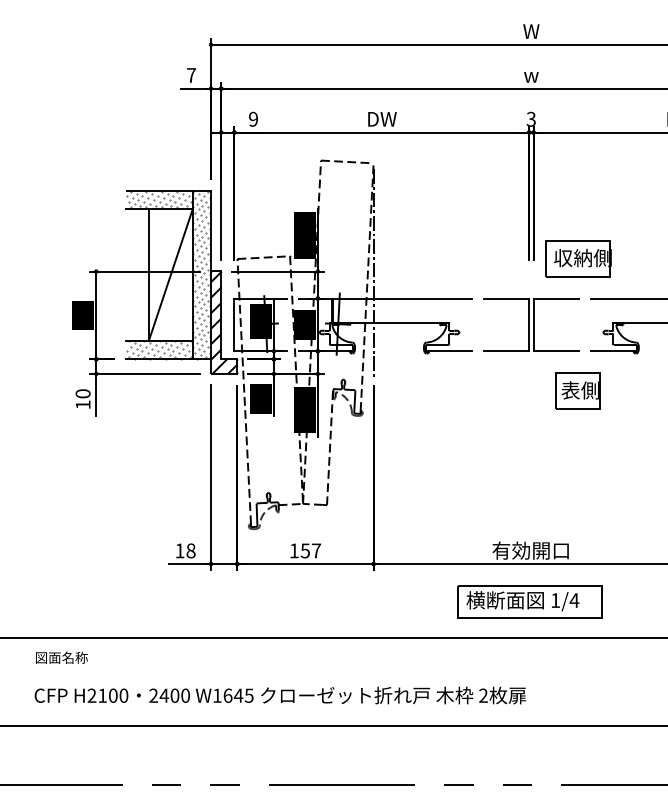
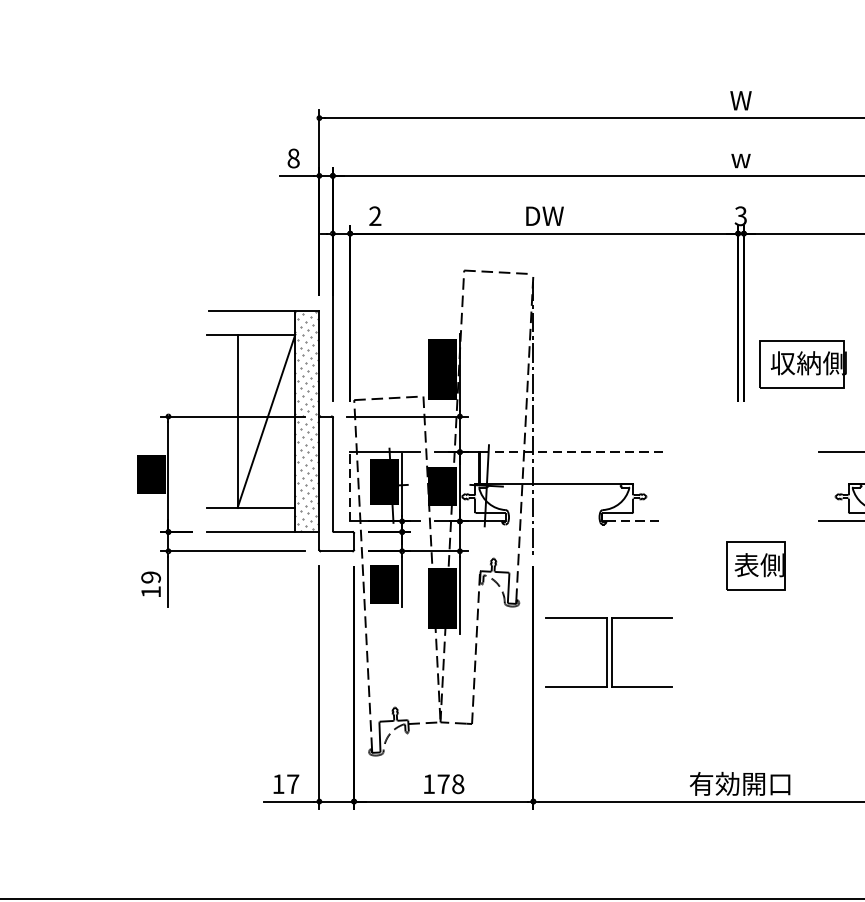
text: (191, 75) -> (293, 158), 7 -> 8
text: (253, 119) -> (375, 216), 9 -> 2
hatch: (158, 199) -> (250, 321), removed
part: (578, 258) -> (803, 363), moved
line: (402, 298) -> (571, 452), solid -> dashed
hatch: (224, 322) -> (337, 483), removed
line: (234, 324) -> (350, 486), solid -> dashed
part: (531, 324) -> (609, 652), moved
hatch: (158, 349) -> (250, 519), removed
line: (450, 351) -> (634, 521), solid -> dashed
part: (577, 390) -> (755, 565), moved
text: (82, 393) -> (150, 577), 10 -> 19
text: (190, 550) -> (292, 783), 18 -> 17
text: (310, 550) -> (450, 783), 157 -> 178
part: (529, 601) -> (738, 850), removed

